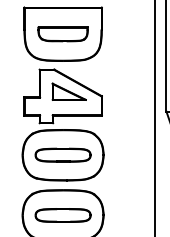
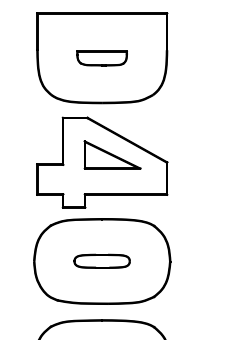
part: (62, 34) -> (101, 58), size x0.6
part: (62, 154) -> (101, 260), size x0.6

